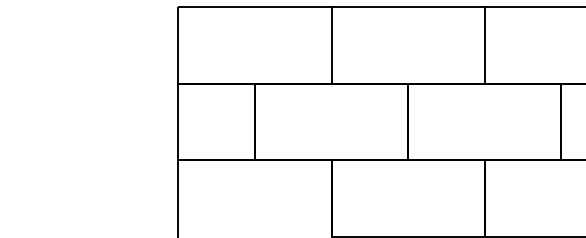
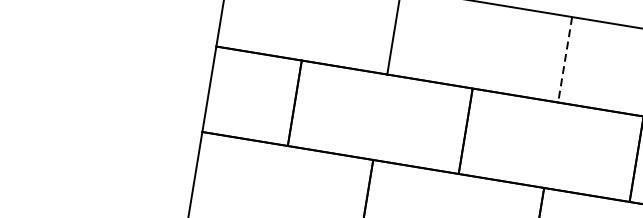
line: (484, 45) -> (565, 59), solid -> dashed

